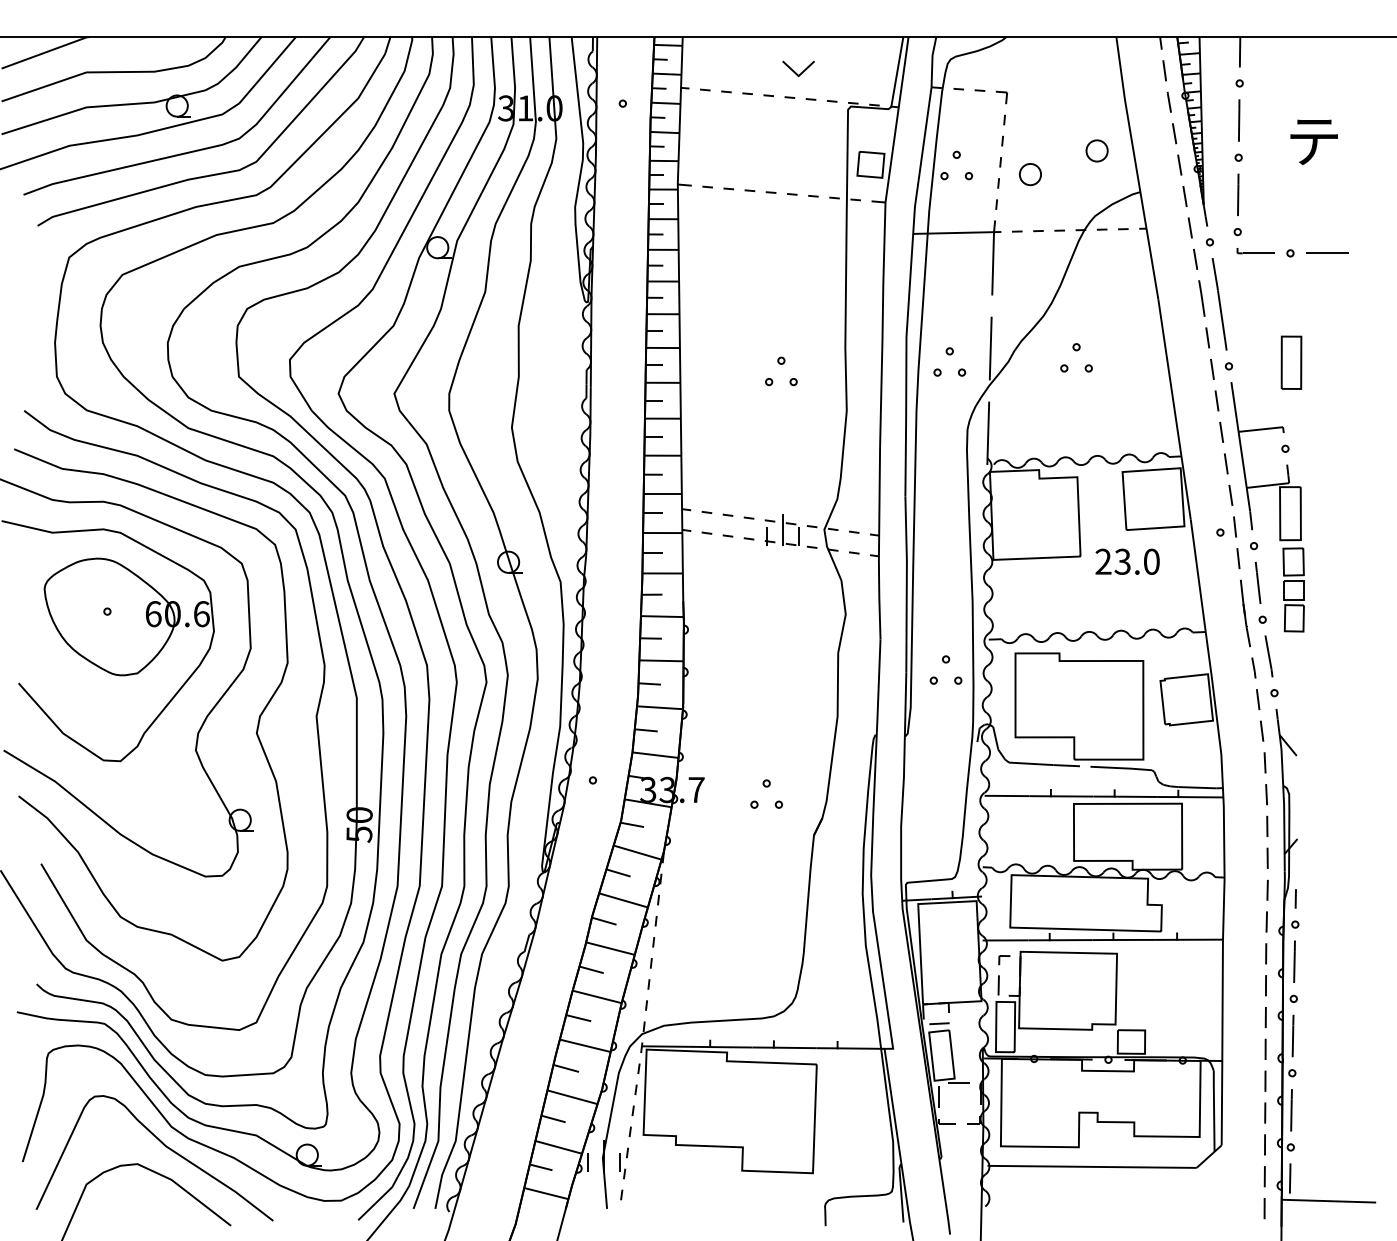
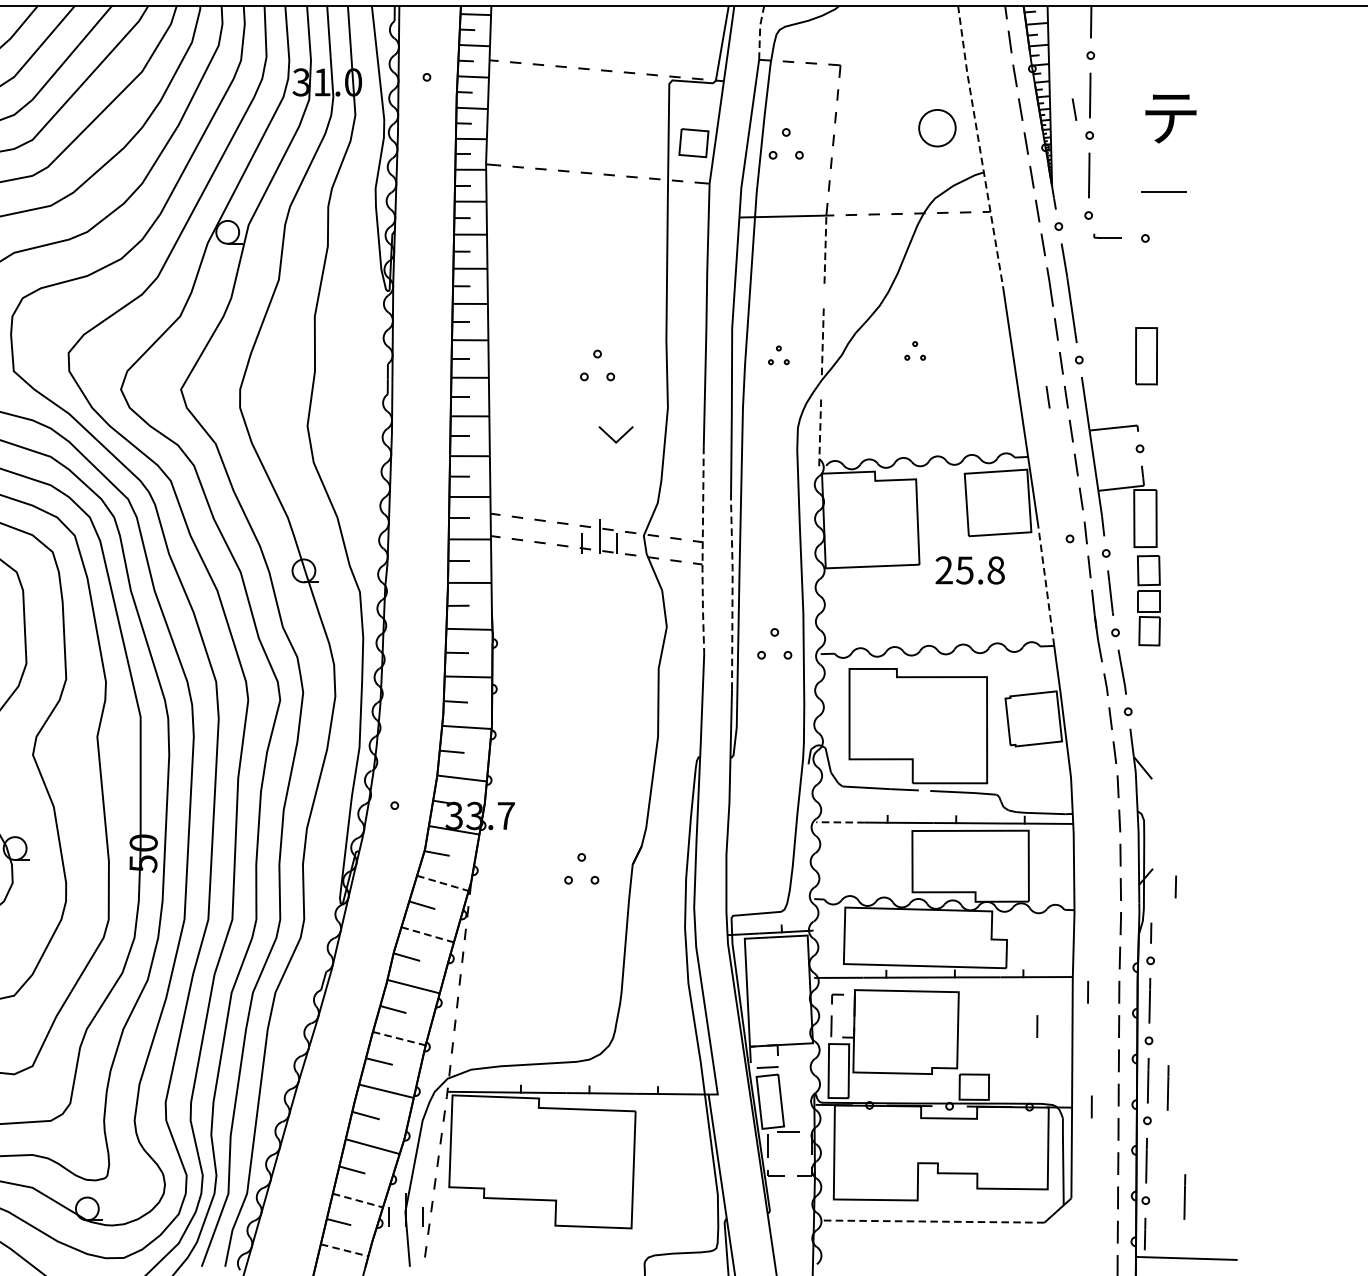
line: (932, 61) -> (760, 31), solid -> dashed
part: (798, 68) -> (615, 434), moved
line: (1224, 133) -> (1074, 109), added
part: (1096, 150) -> (936, 127), size x1.6
line: (1136, 167) -> (979, 146), solid -> dashed
part: (1030, 174) -> (865, 153), removed
part: (1255, 251) -> (1107, 236), size x0.7
line: (1327, 252) -> (1163, 191), moved
line: (993, 263) -> (825, 249), solid -> dashed
line: (990, 348) -> (822, 340), solid -> dashed
part: (1076, 357) -> (915, 350), size x0.6
part: (949, 361) -> (778, 354), size x0.6
line: (1199, 400) -> (1047, 396), added
line: (988, 433) -> (820, 432), solid -> dashed
line: (879, 544) -> (703, 551), solid -> dashed
text: (1137, 561) -> (980, 570), 23.0 -> 25.8
line: (1198, 575) -> (1046, 585), solid -> dashed
line: (906, 584) -> (732, 594), solid -> dashed
part: (945, 669) -> (774, 643), moved
part: (766, 793) -> (581, 868), moved
line: (1007, 795) -> (840, 821), solid -> dashed
line: (637, 852) -> (442, 883), solid -> dashed
line: (1318, 855) -> (1175, 886), added
line: (624, 900) -> (428, 934), solid -> dashed
line: (1237, 953) -> (1088, 991), added
line: (1189, 985) -> (1036, 1026), added
line: (597, 997) -> (399, 1039), solid -> dashed
line: (1311, 1042) -> (1168, 1087), added
line: (1240, 1059) -> (1091, 1106), added
line: (1326, 1143) -> (1184, 1196), added
line: (559, 1147) -> (358, 1200), solid -> dashed
line: (1092, 1166) -> (932, 1221), solid -> dashed
line: (546, 1193) -> (344, 1250), solid -> dashed

